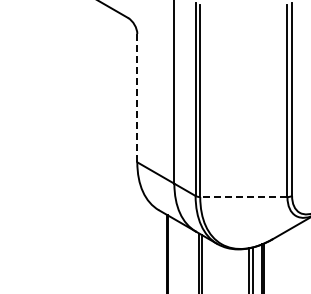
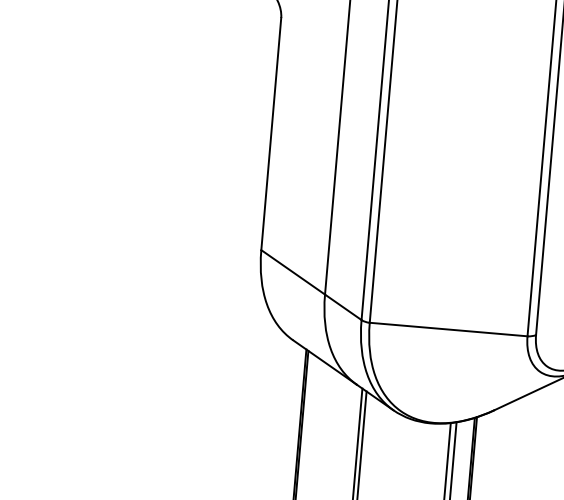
line: (137, 98) -> (271, 134), dashed -> solid
line: (243, 197) -> (447, 330), dashed -> solid

